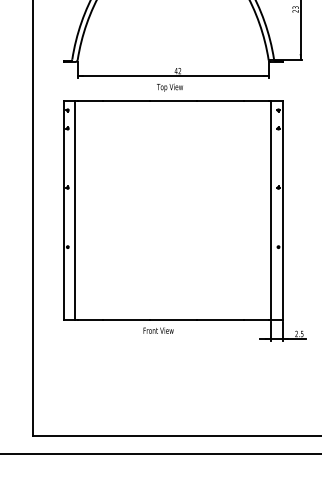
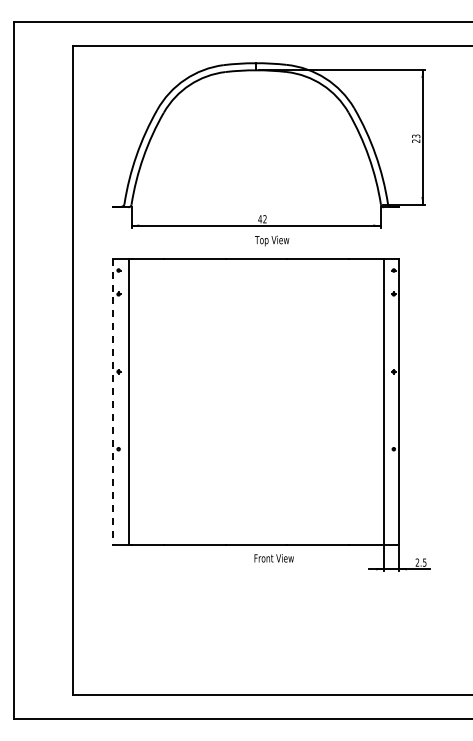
text: (170, 87) -> (272, 240), moved
line: (63, 210) -> (113, 401), solid -> dashed
text: (158, 330) -> (273, 558), moved

